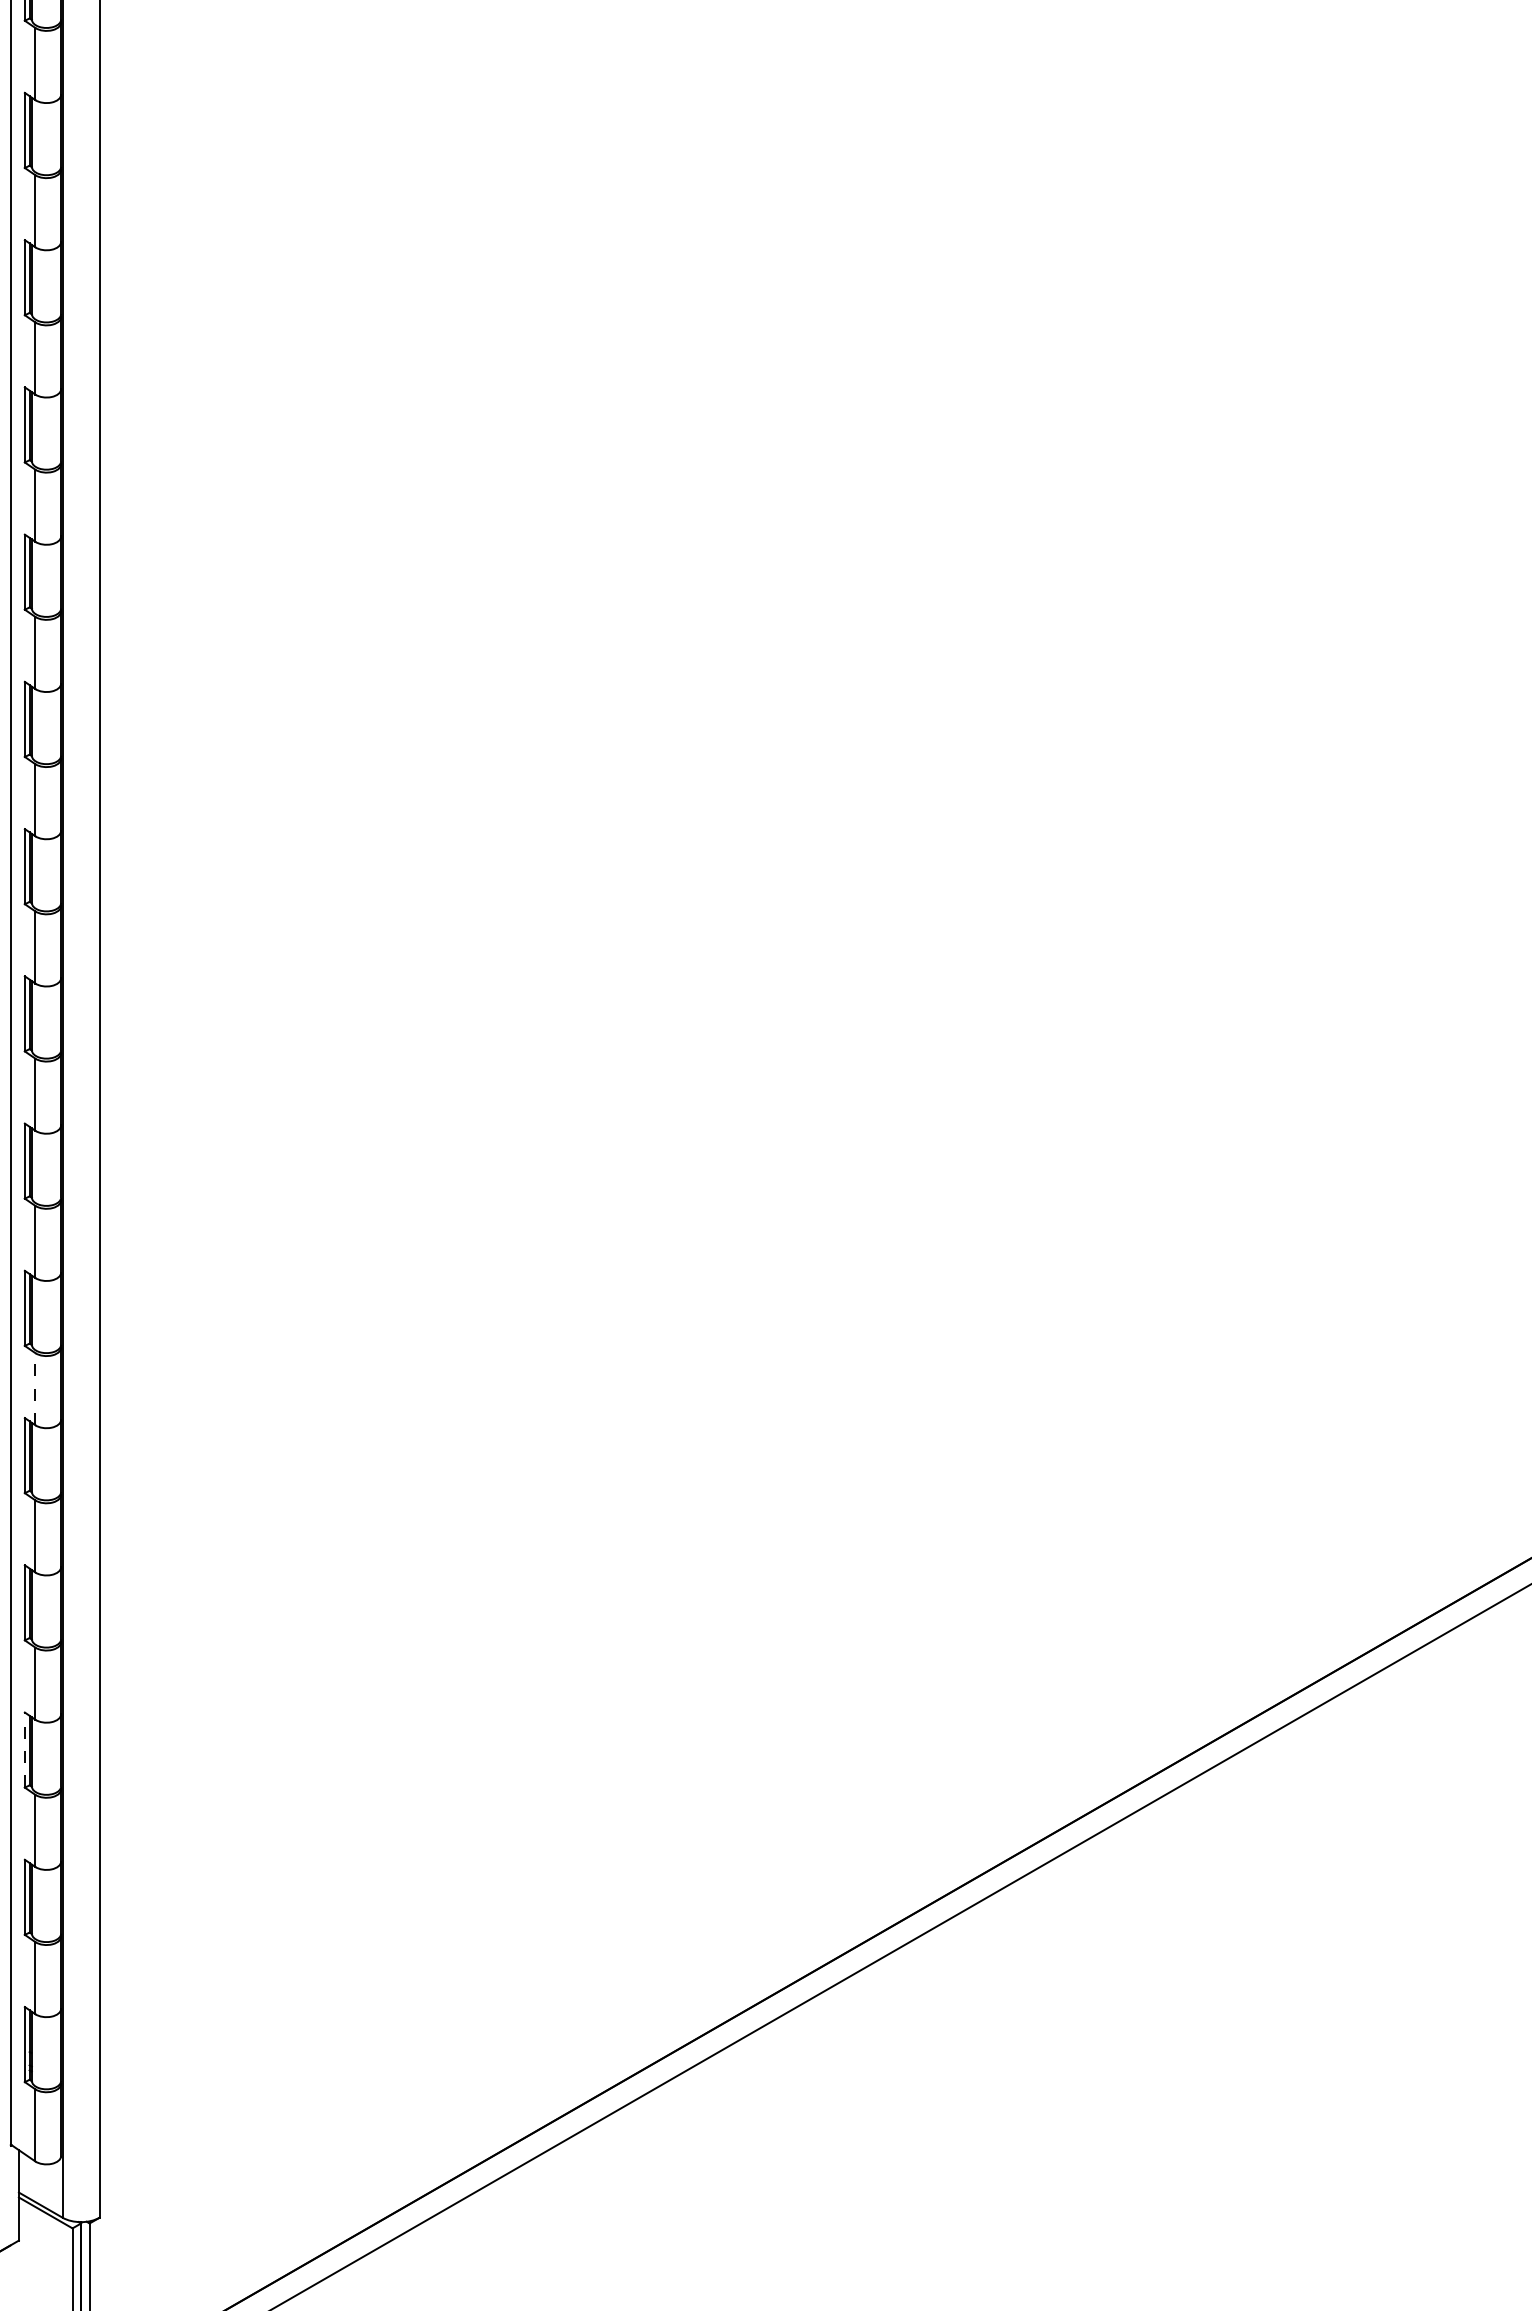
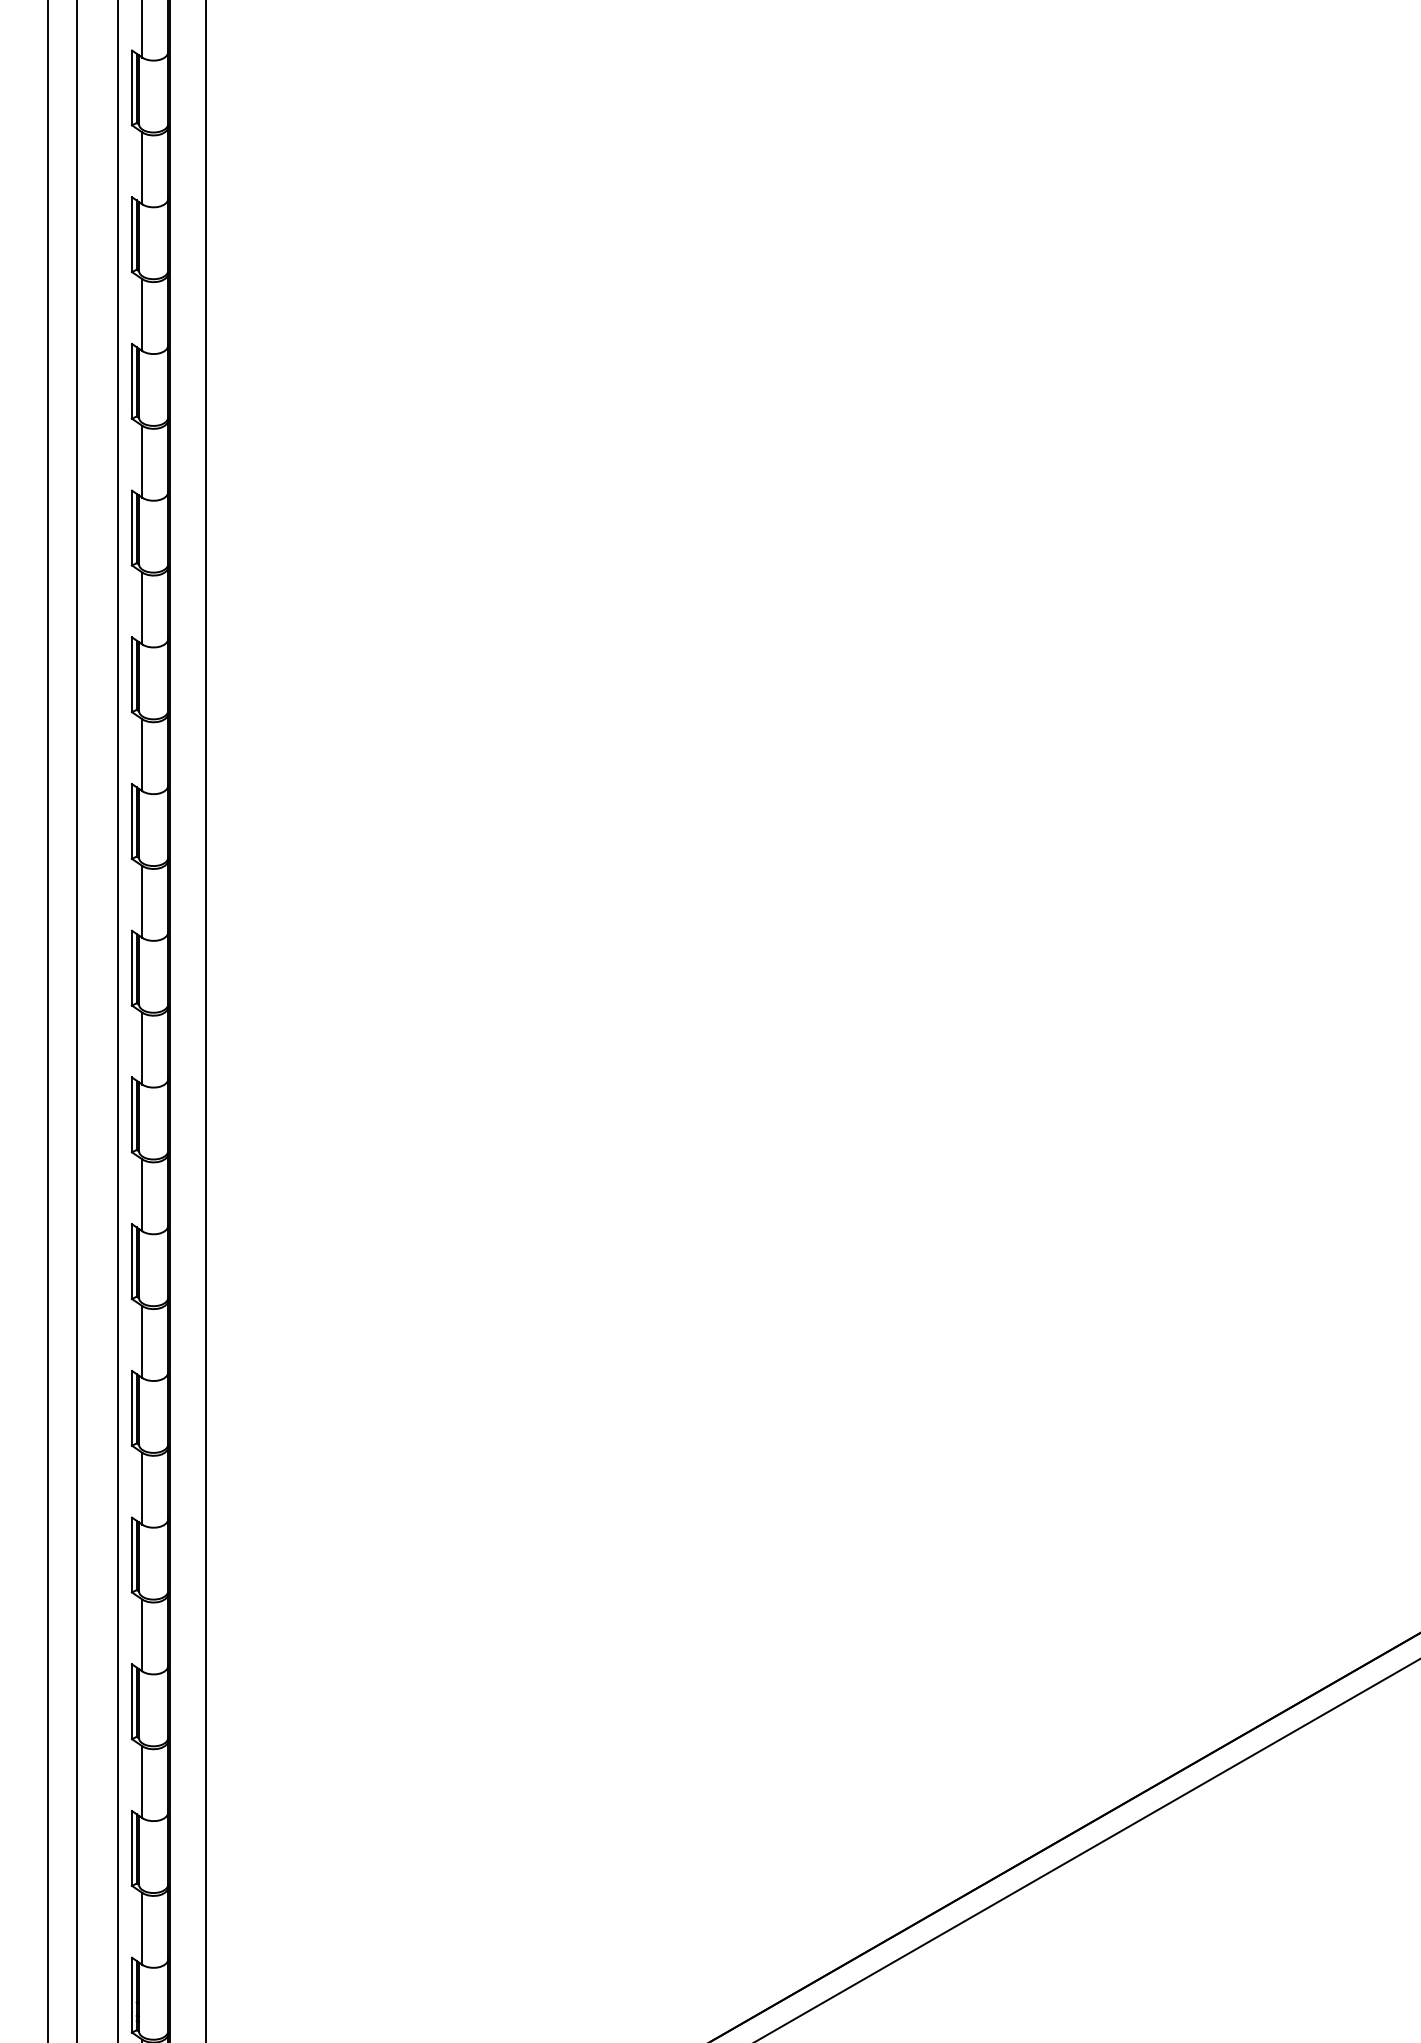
line: (35, 1388) -> (142, 1341), dashed -> solid
line: (24, 1750) -> (131, 1702), dashed -> solid

